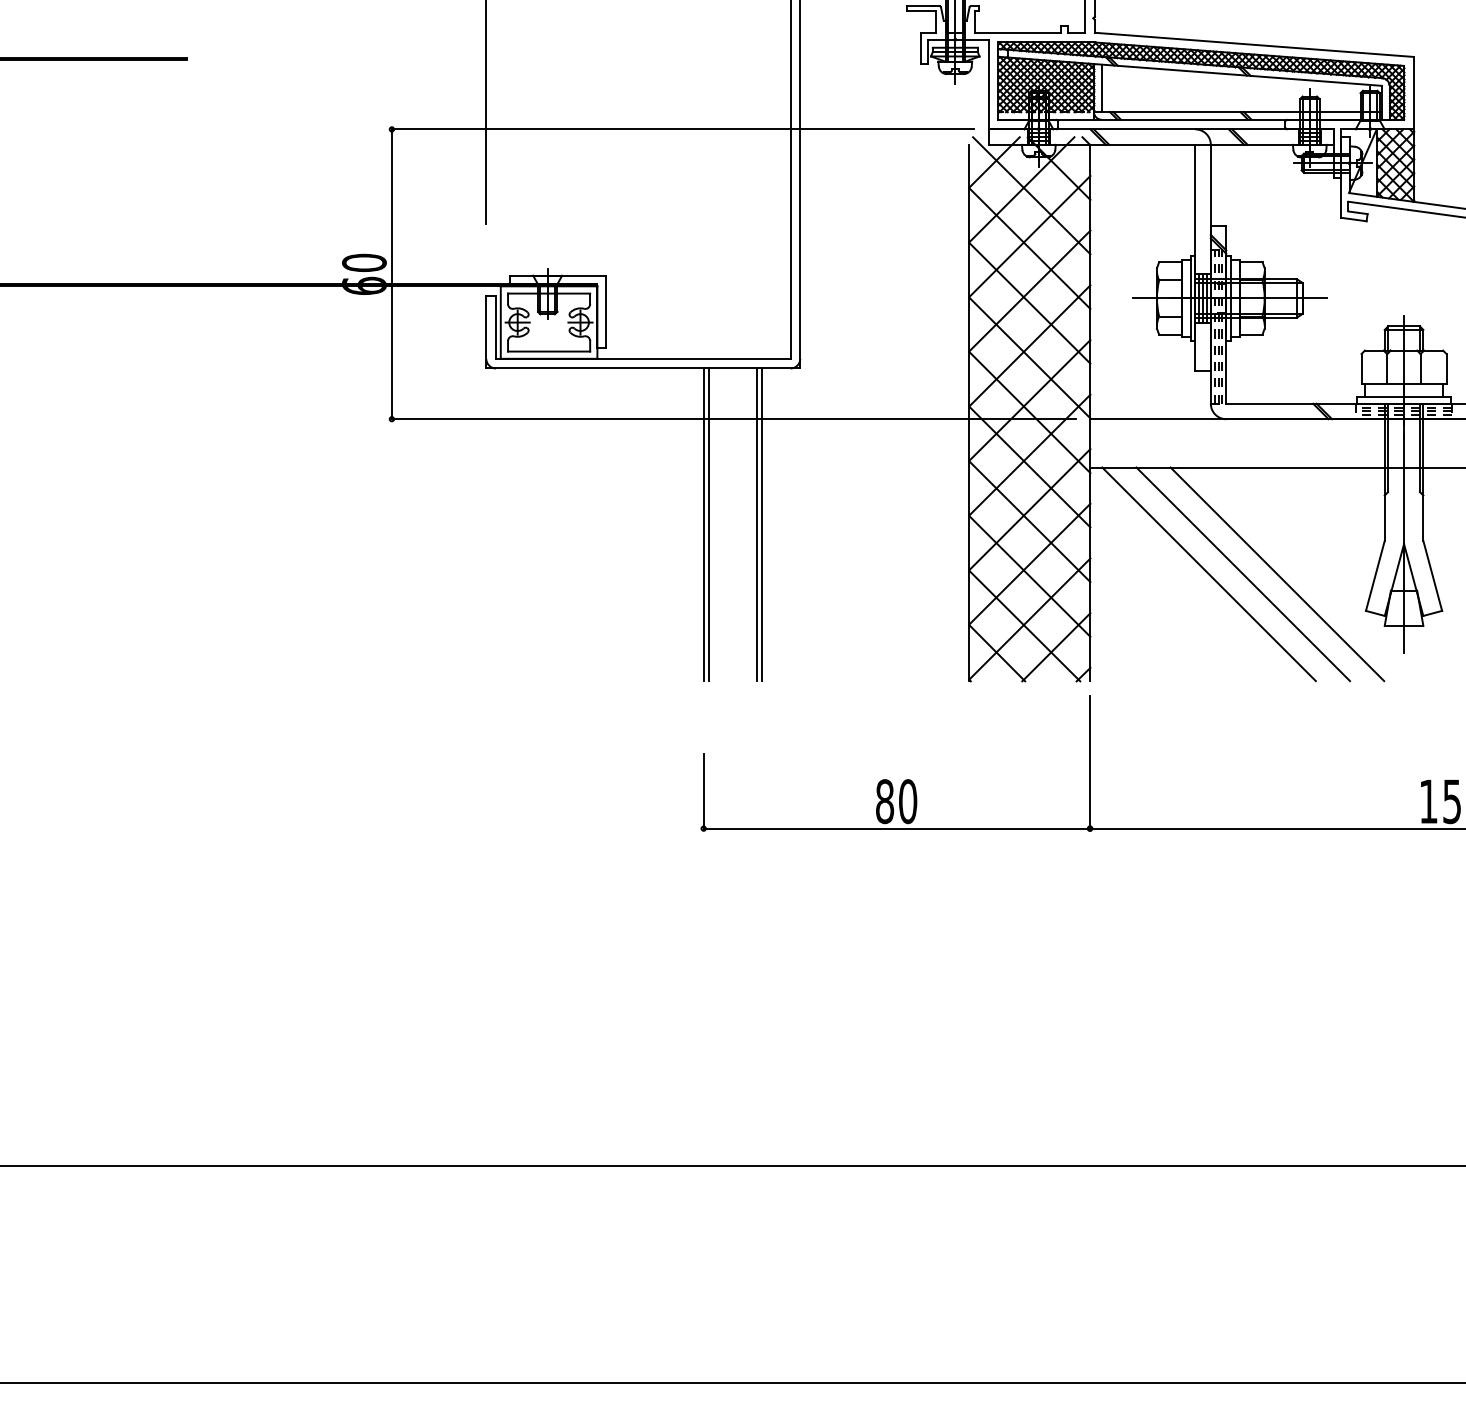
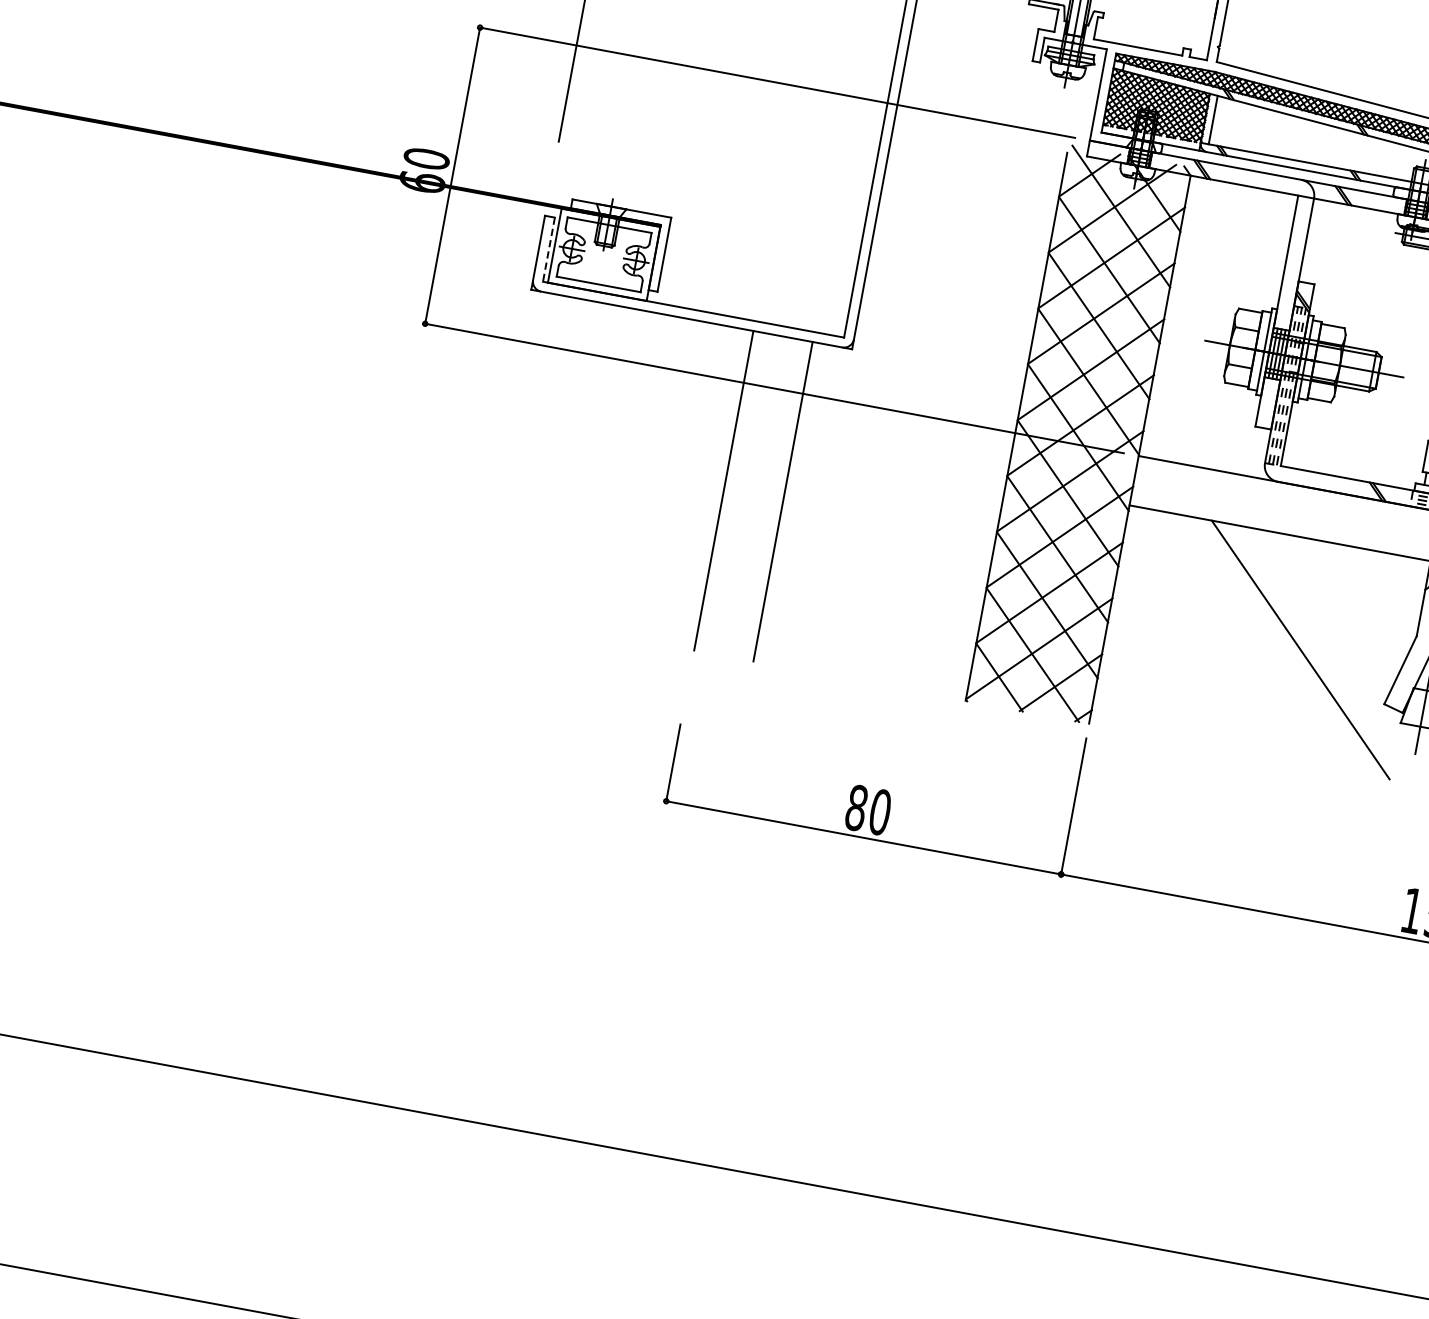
line: (495, 327) -> (548, 249), solid -> dashed
line: (708, 524) -> (728, 491), removed
line: (756, 524) -> (777, 500), removed
line: (1208, 574) -> (1230, 637), removed
line: (1243, 574) -> (1266, 643), removed

